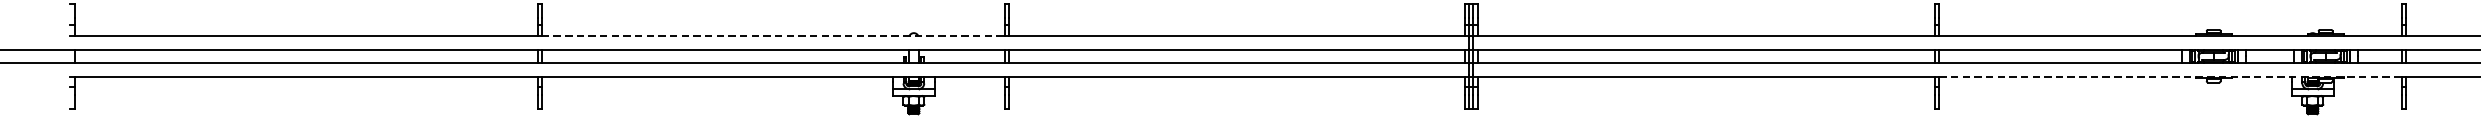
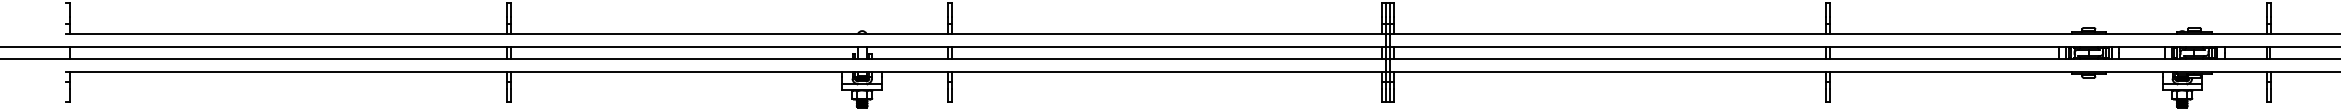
line: (774, 35) -> (730, 33), dashed -> solid
line: (2170, 77) -> (2048, 72), dashed -> solid

